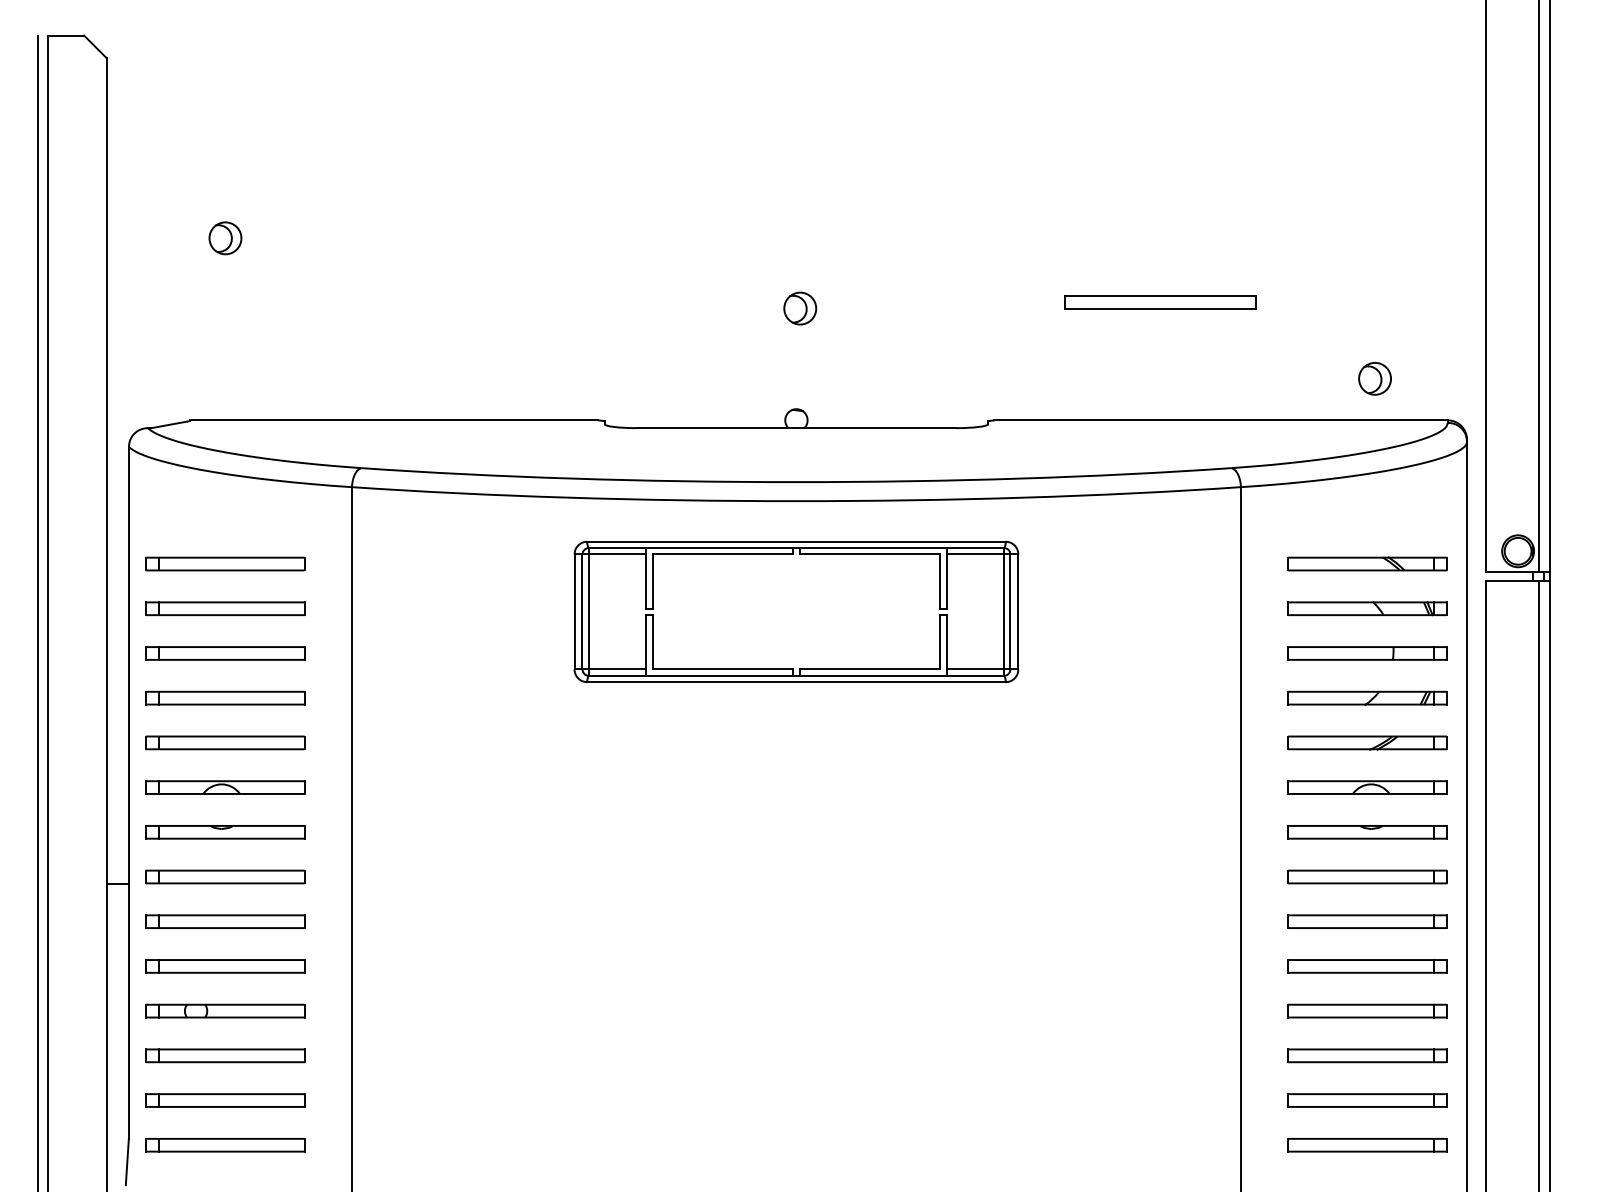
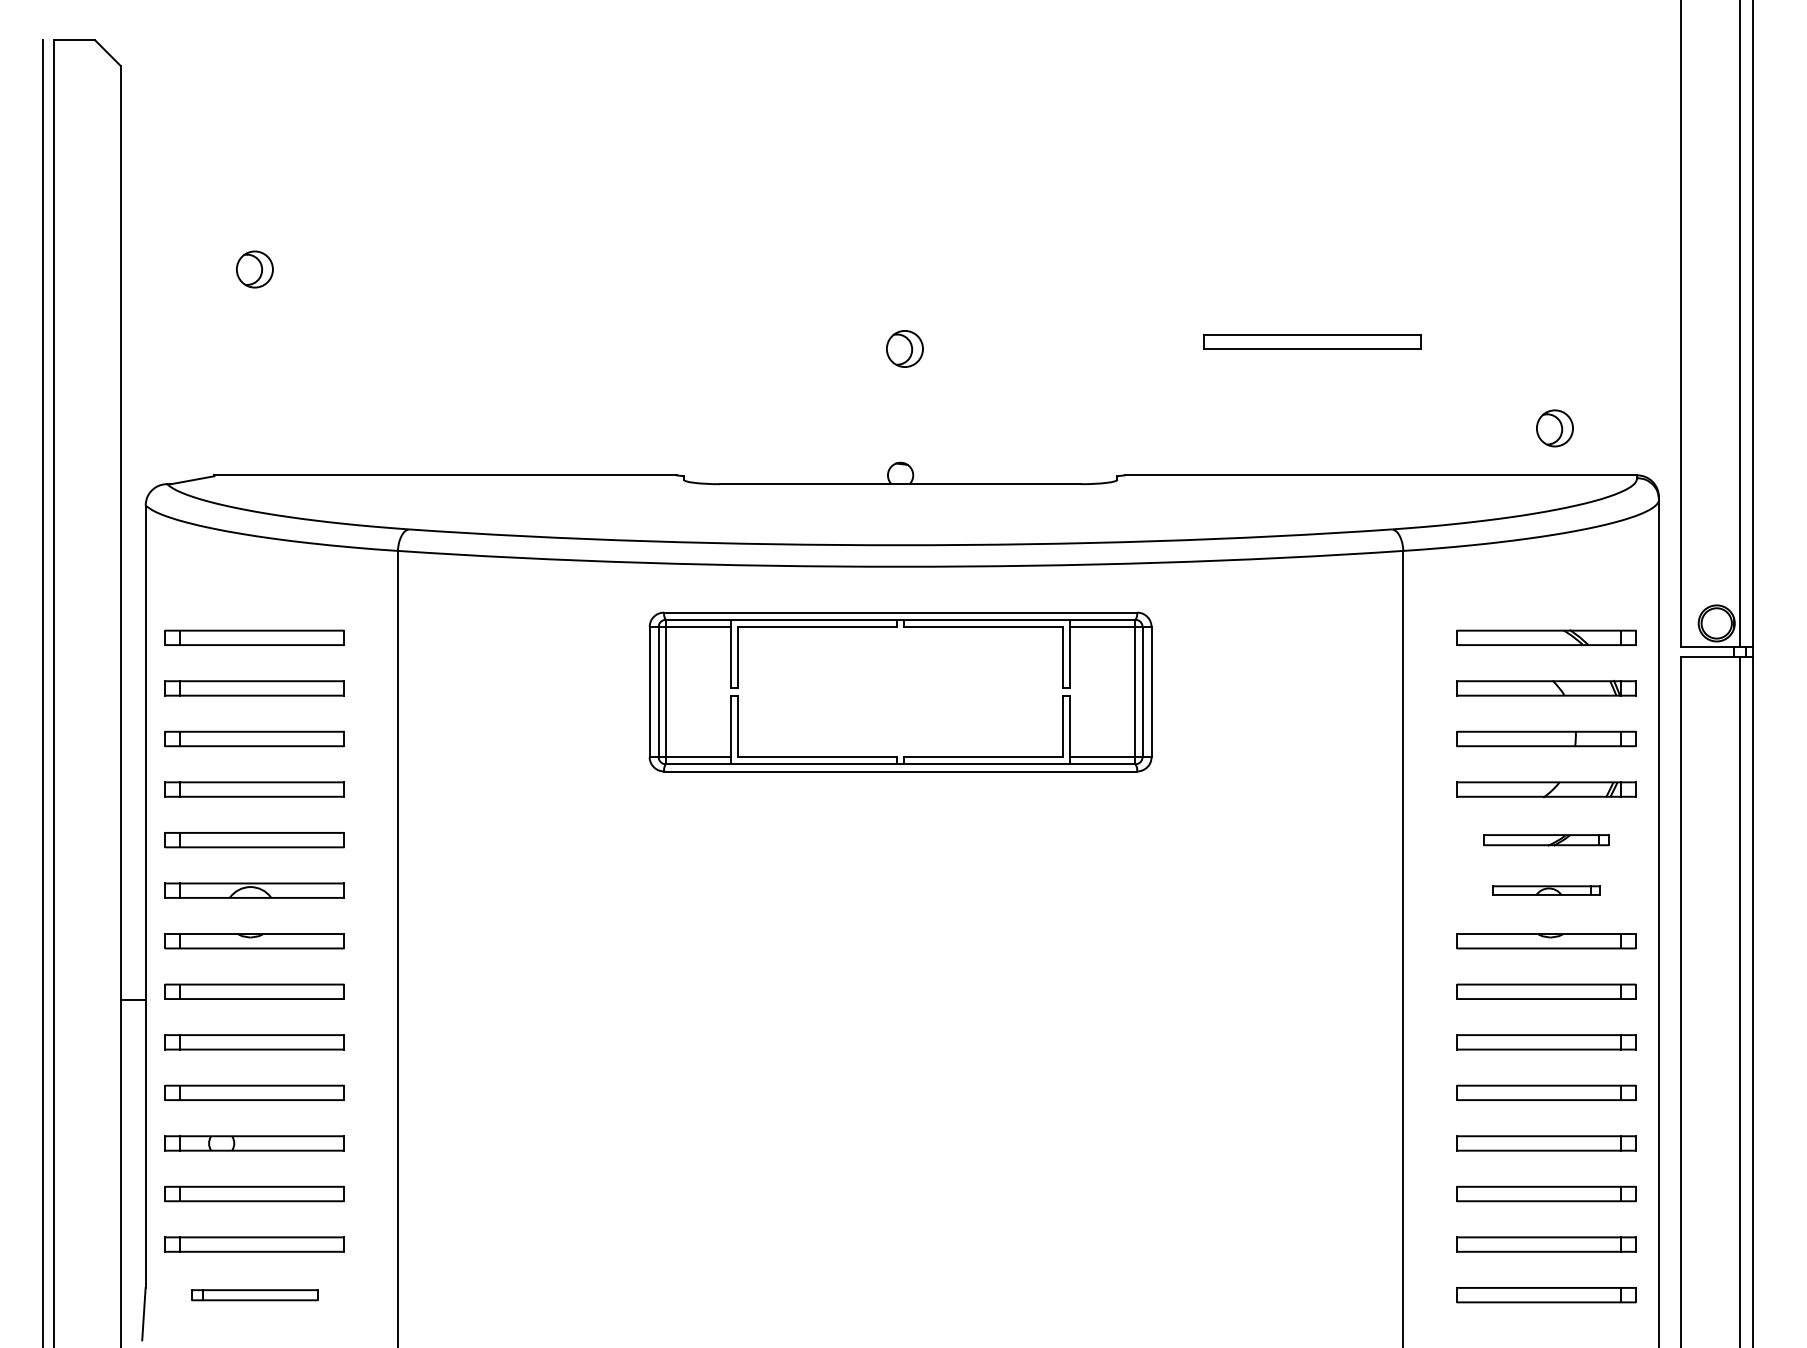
part: (1367, 742) -> (1546, 839), size x0.7
part: (1367, 787) -> (1546, 890), size x0.6
part: (225, 1145) -> (254, 1295), size x0.7

